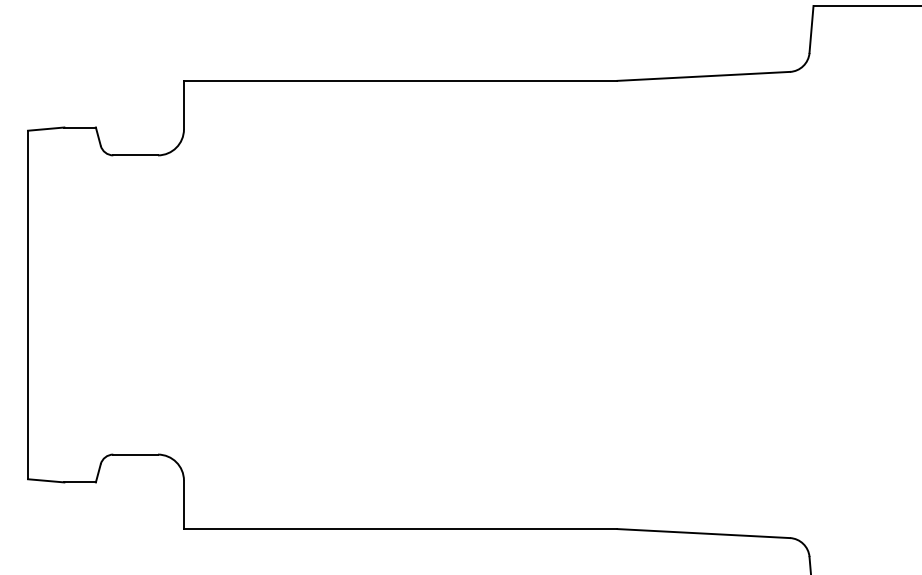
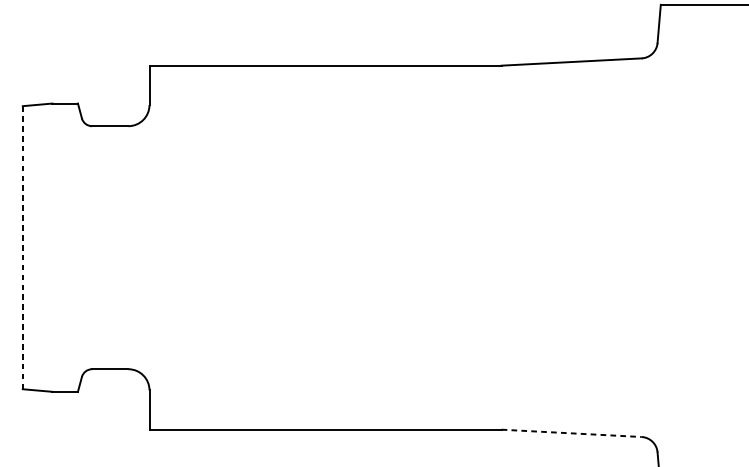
line: (27, 305) -> (22, 248), solid -> dashed
line: (704, 533) -> (572, 433), solid -> dashed

